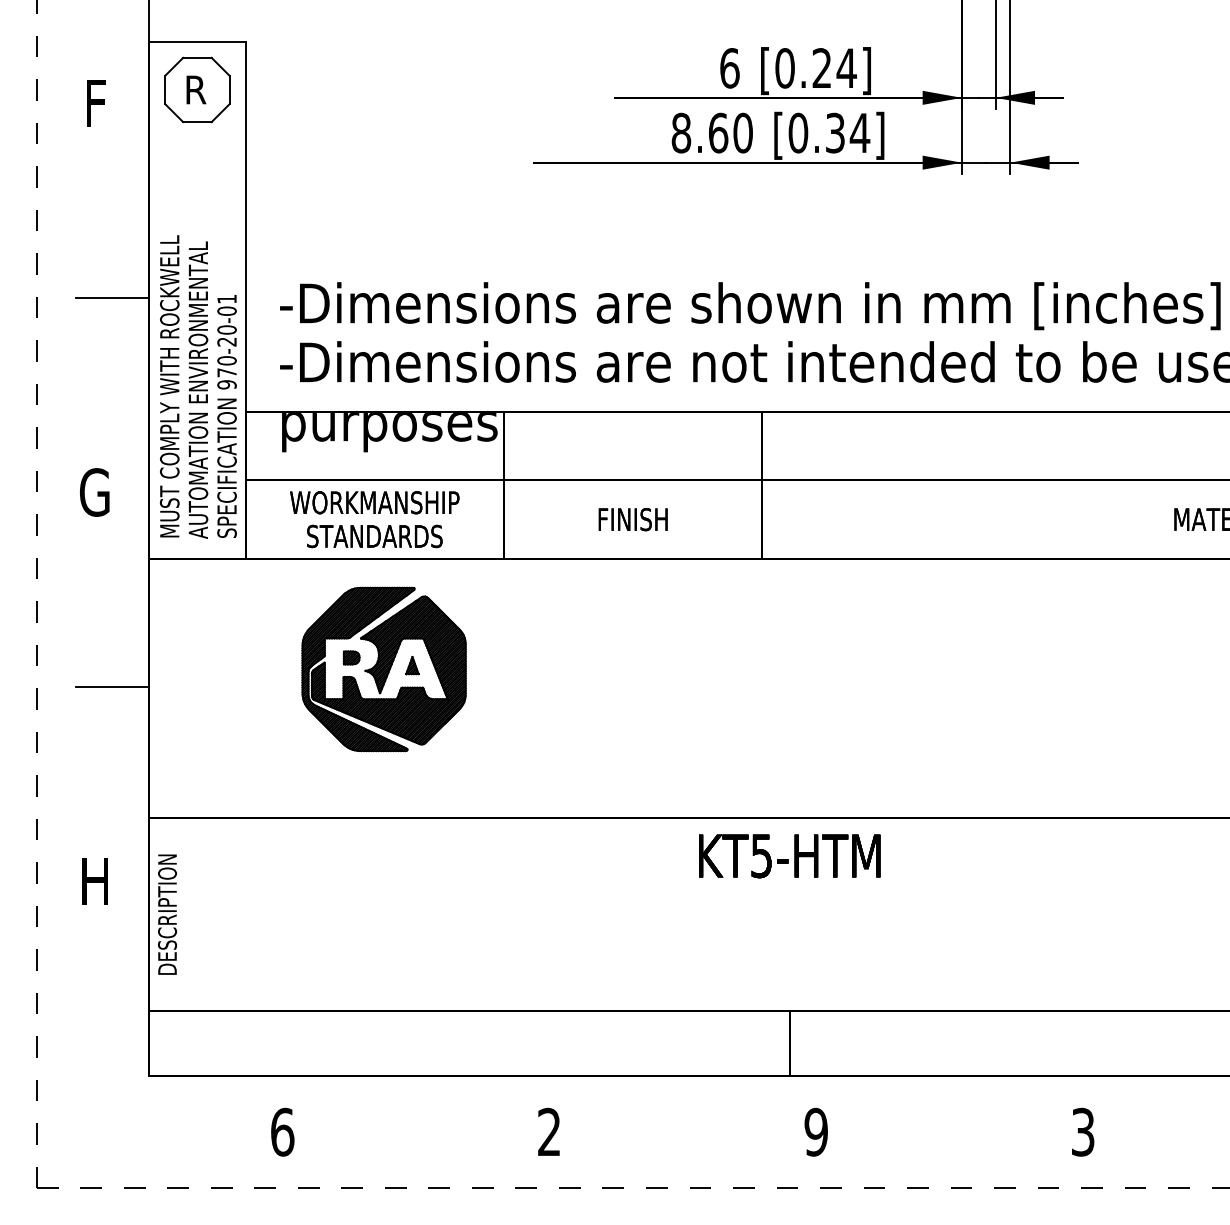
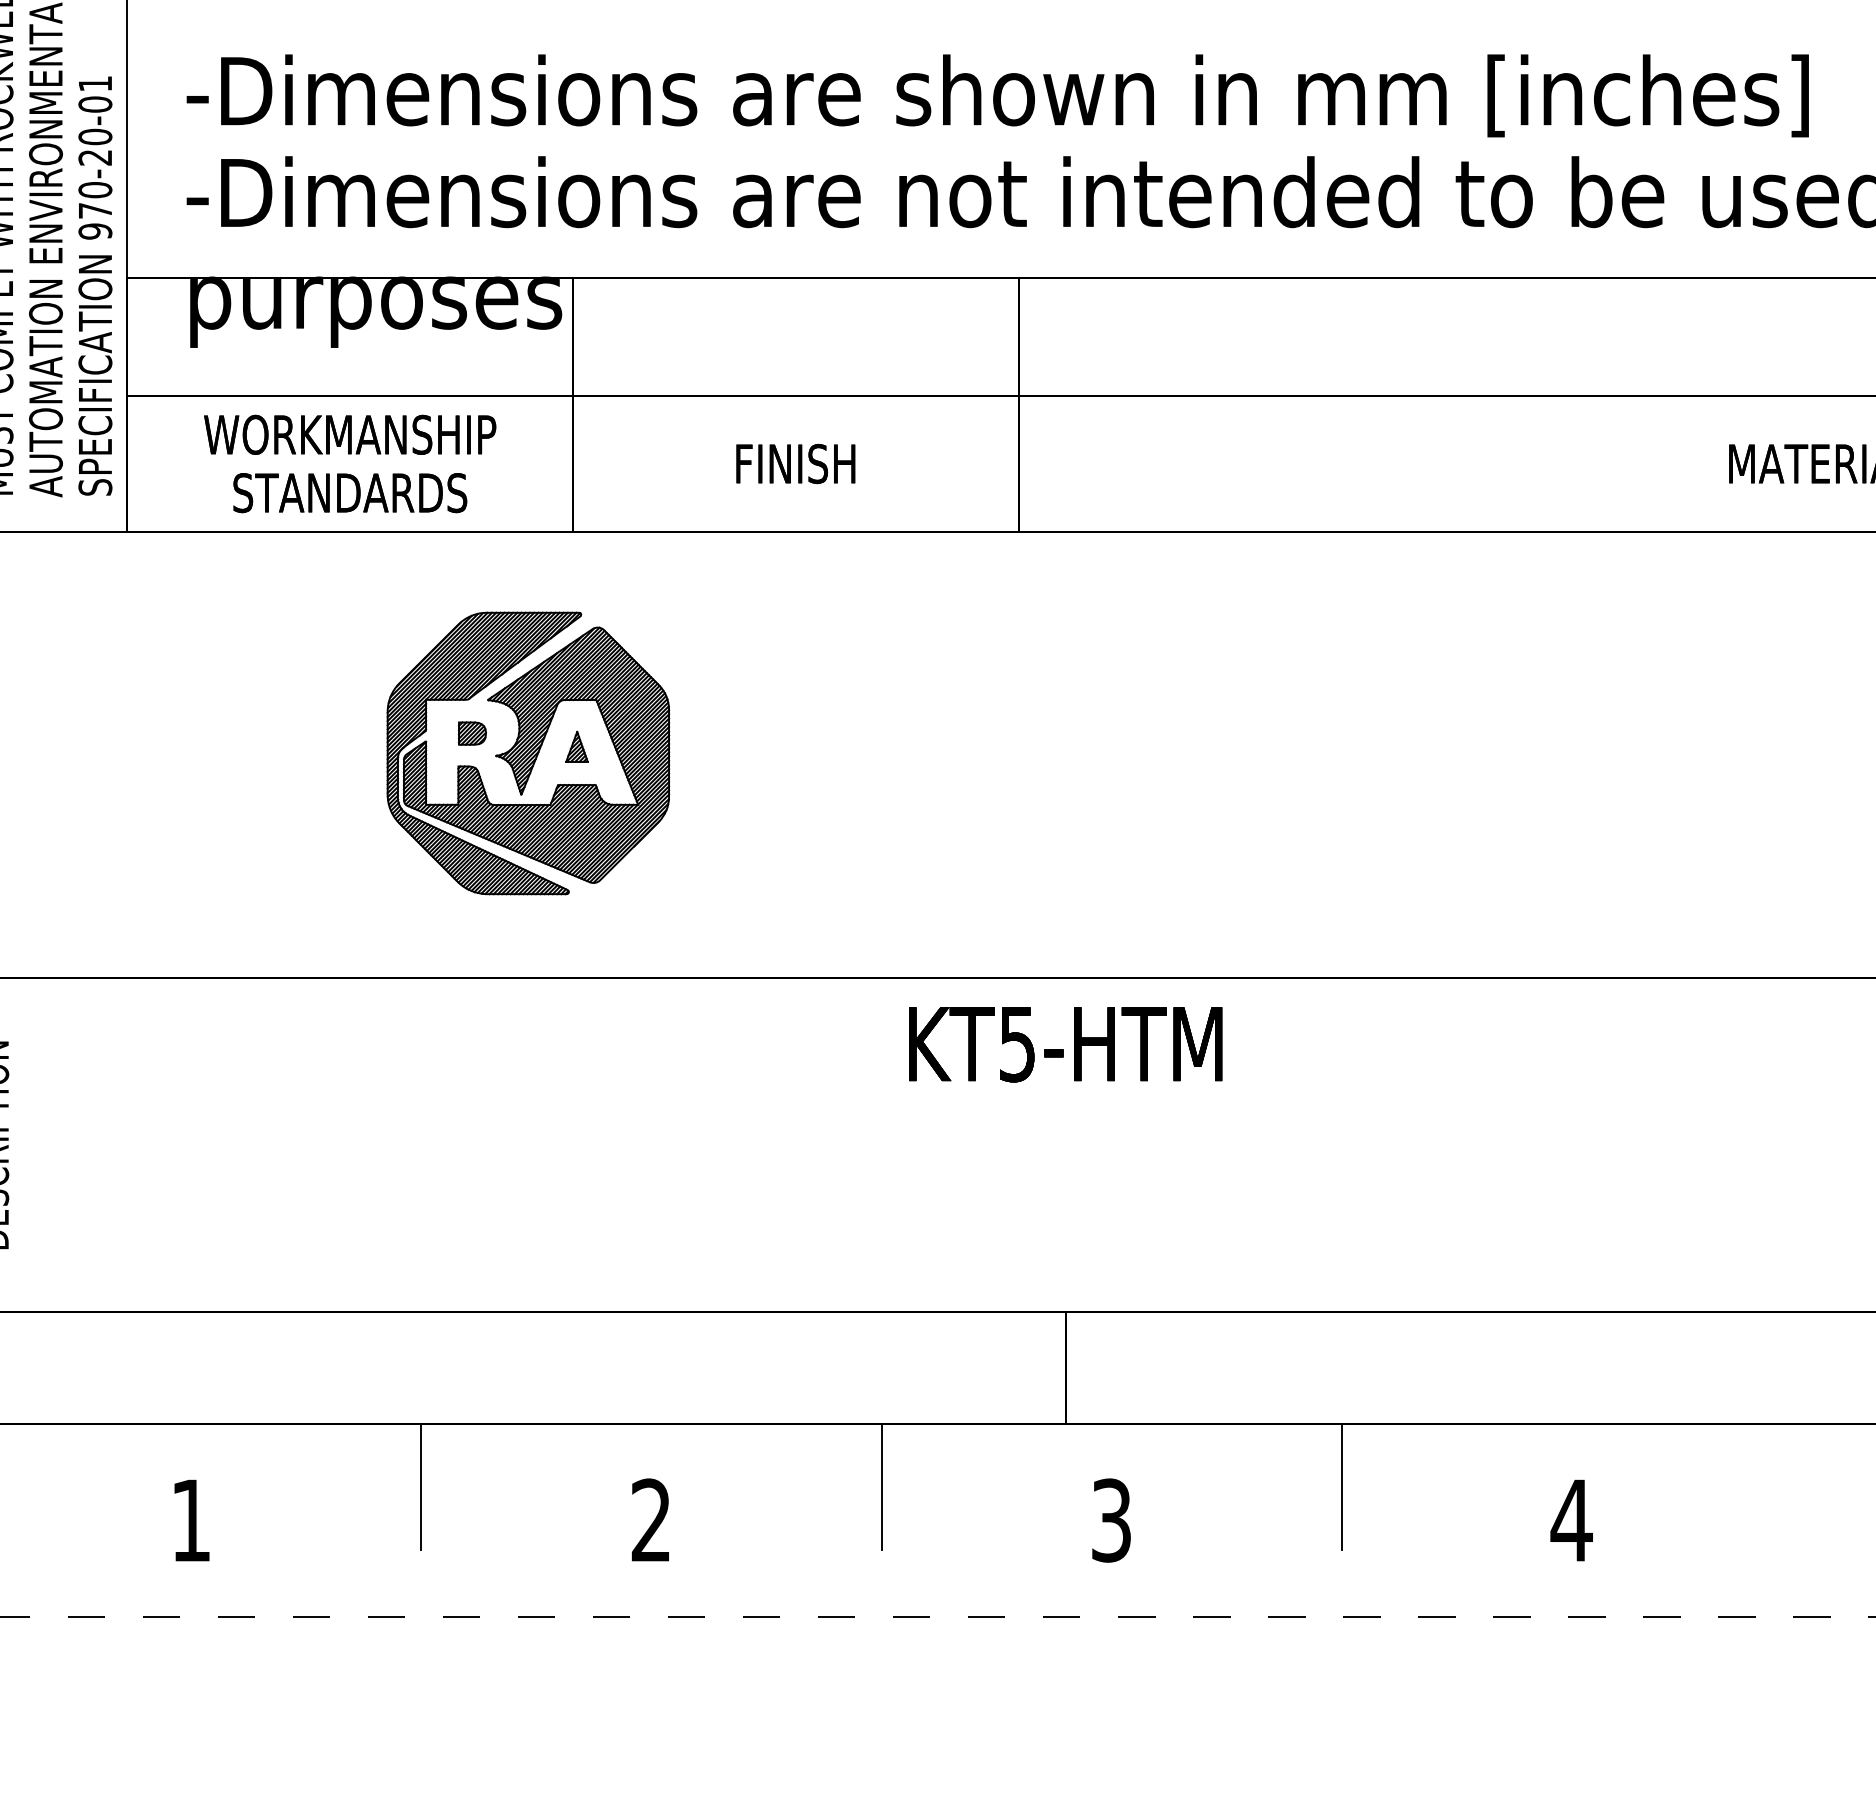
part: (383, 669) -> (527, 753), moved
line: (416, 1112) -> (422, 1486), added
line: (682, 1112) -> (880, 1486), added
line: (949, 1112) -> (1341, 1486), added
text: (282, 1131) -> (190, 1519), 6 -> 1
text: (1082, 1131) -> (1570, 1519), 3 -> 4
text: (815, 1132) -> (1110, 1520), 9 -> 3

